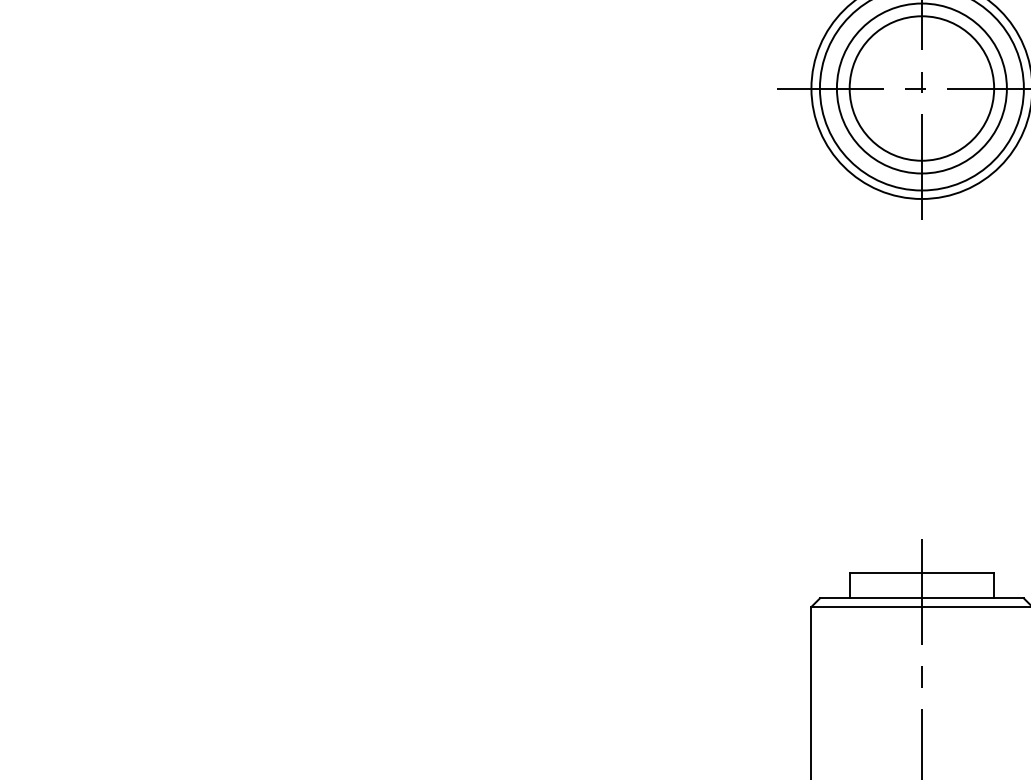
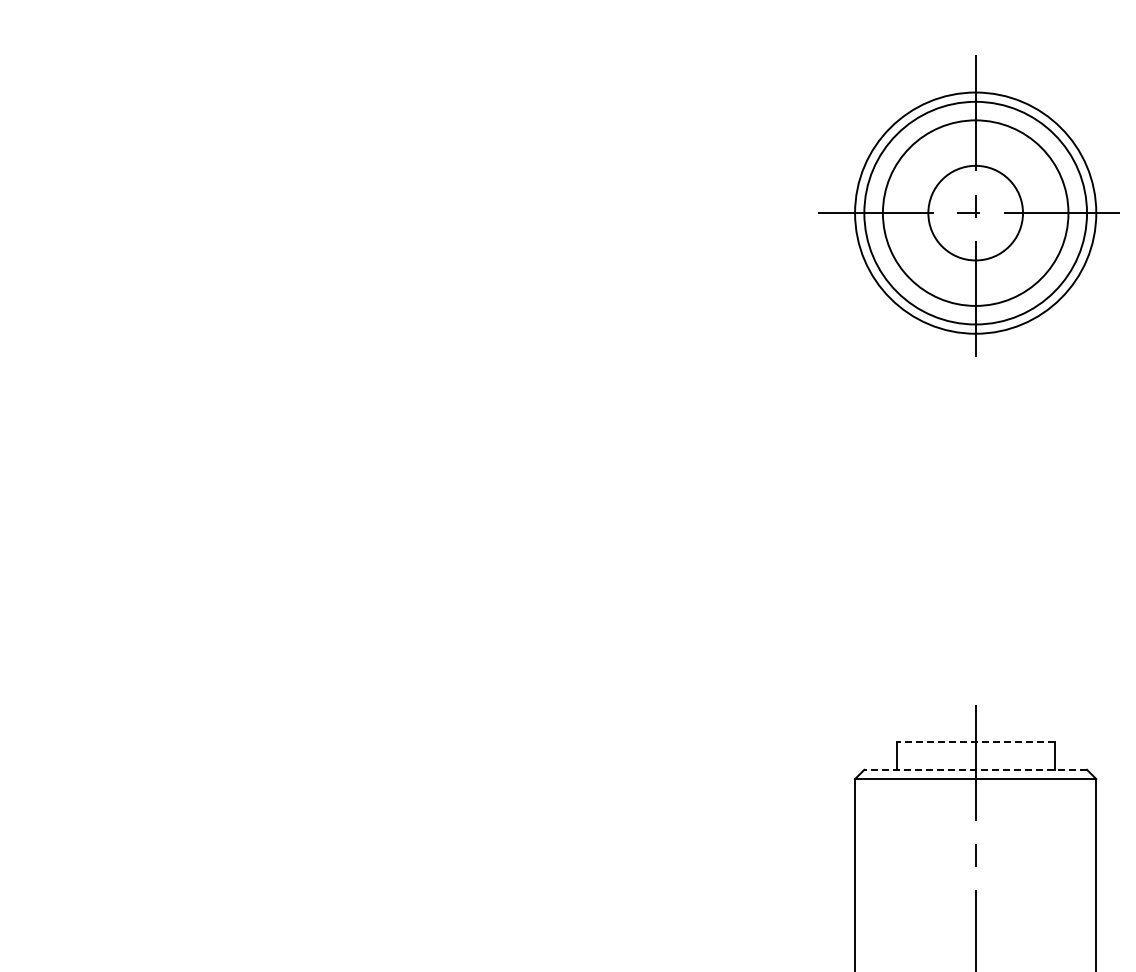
circle: (921, 88) -> (975, 213), size x0.6
line: (921, 572) -> (975, 741), solid -> dashed
line: (921, 598) -> (975, 769), solid -> dashed

